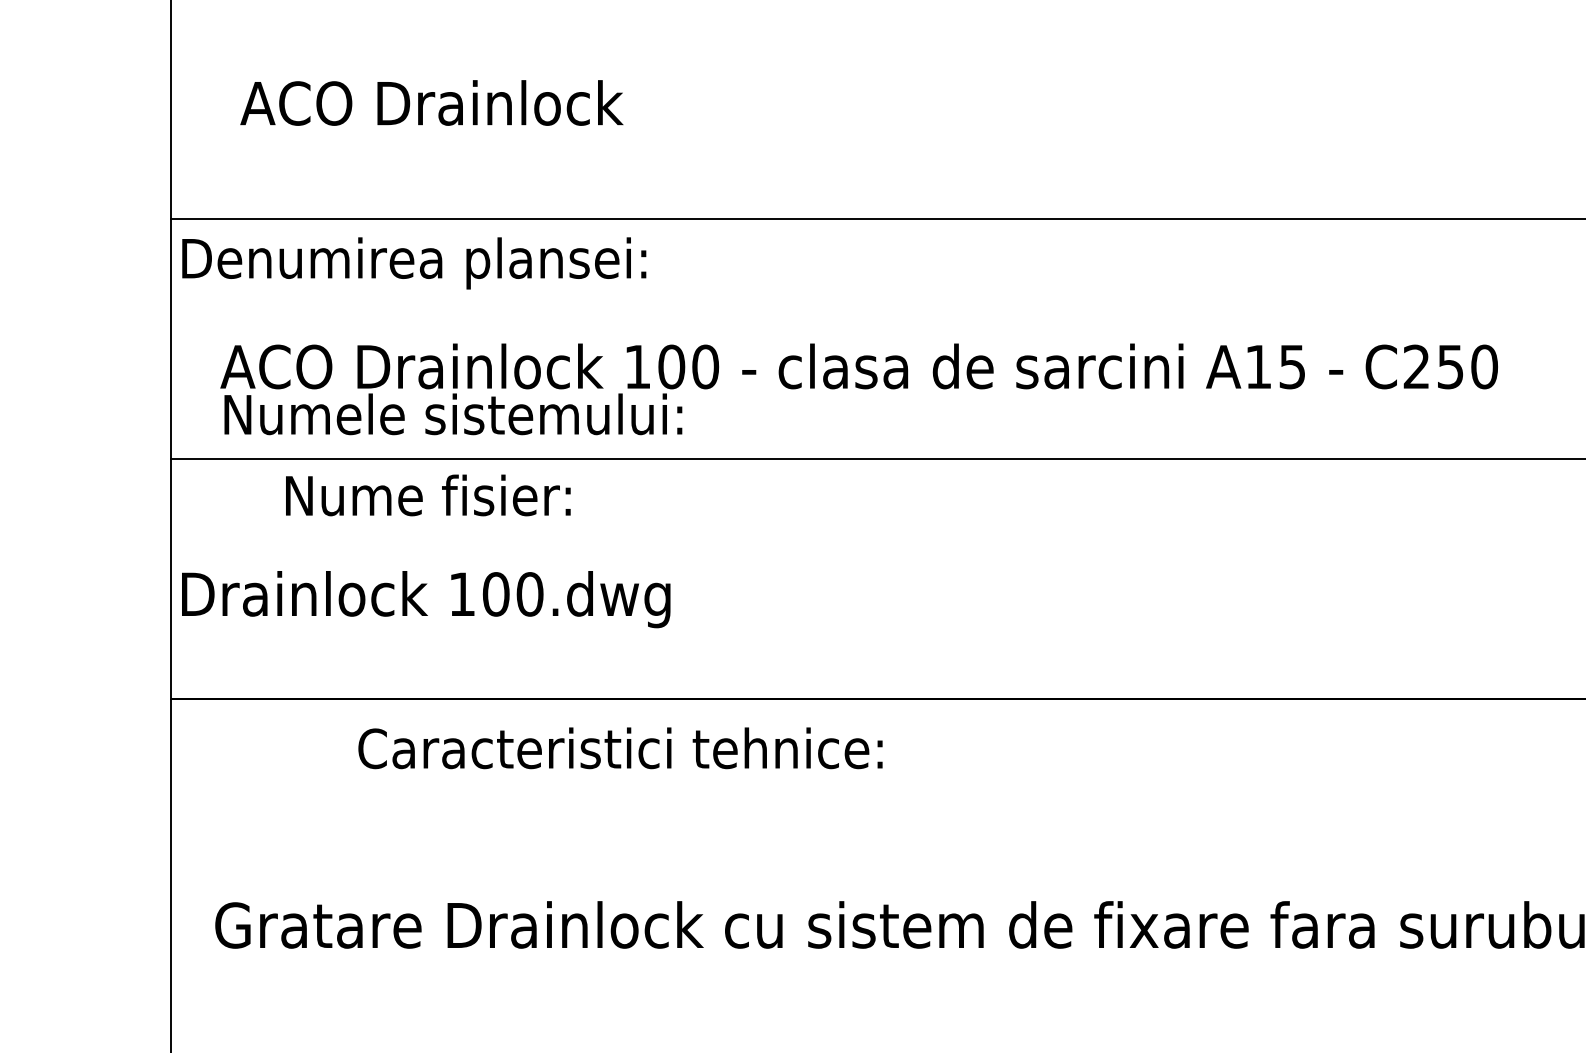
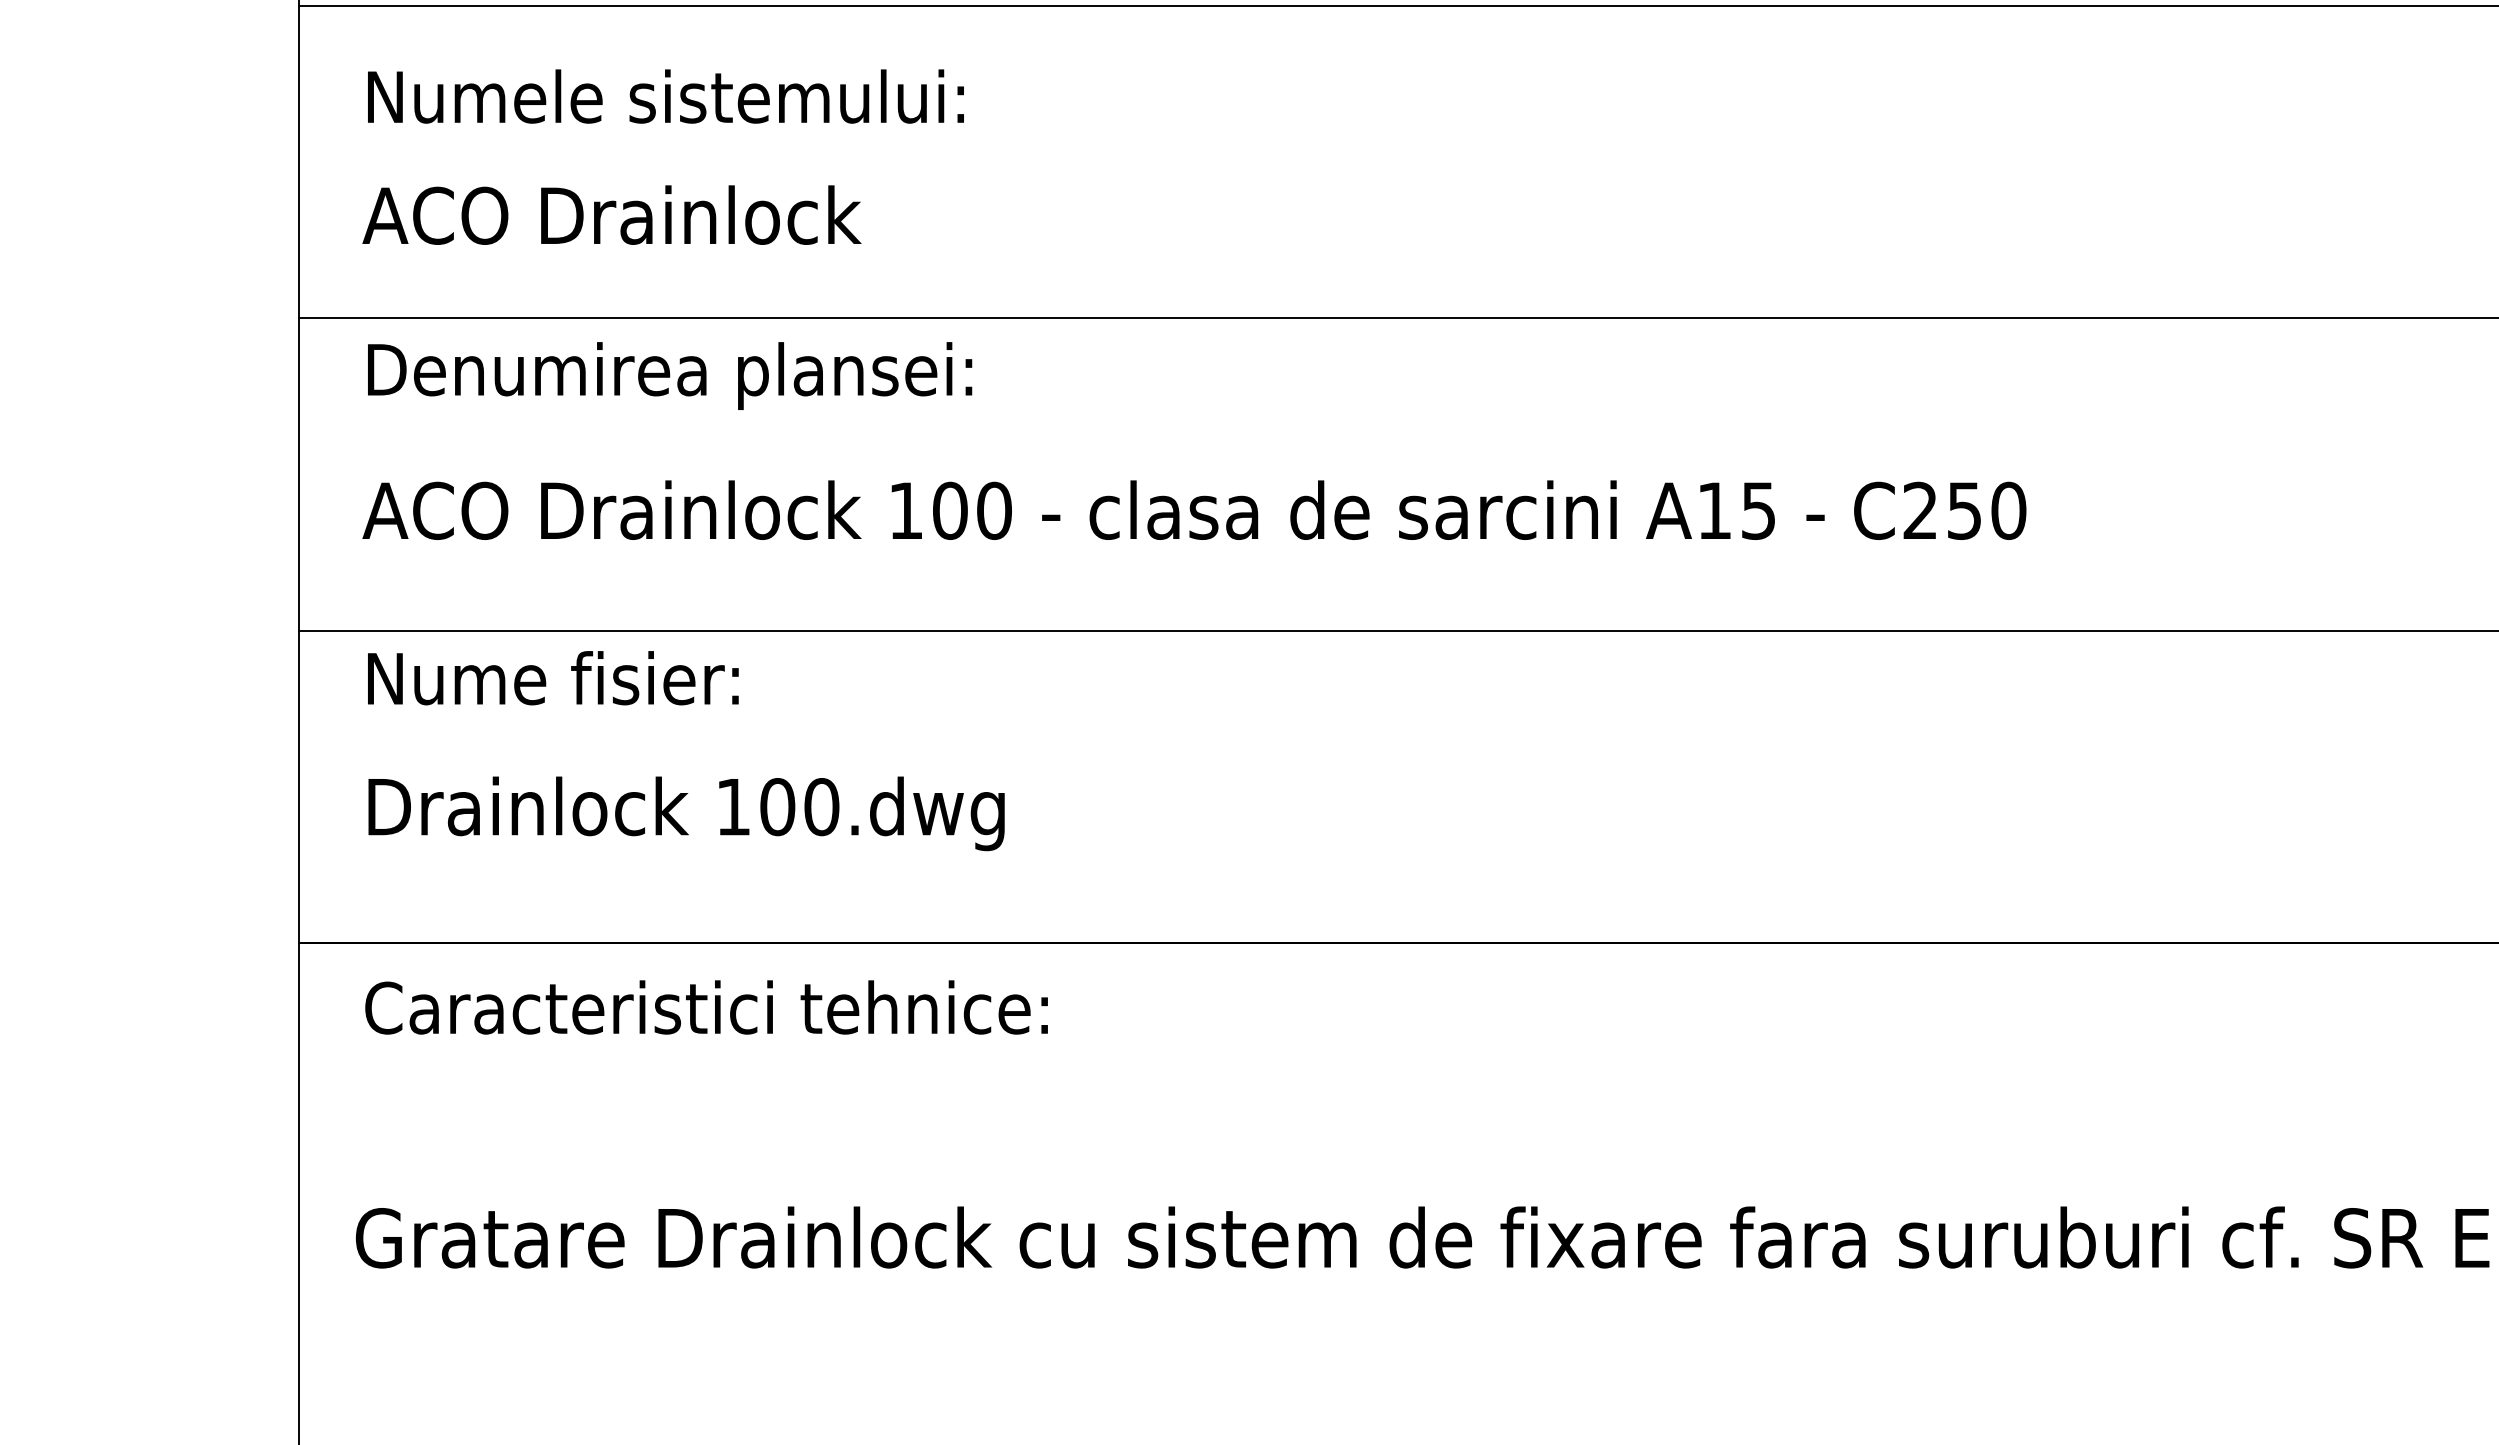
text: (431, 102) -> (611, 214), moved
text: (414, 263) -> (670, 375), moved
text: (453, 414) -> (665, 96), moved
text: (428, 495) -> (553, 678), moved
text: (426, 599) -> (686, 813), moved
text: (620, 748) -> (706, 1007), moved

